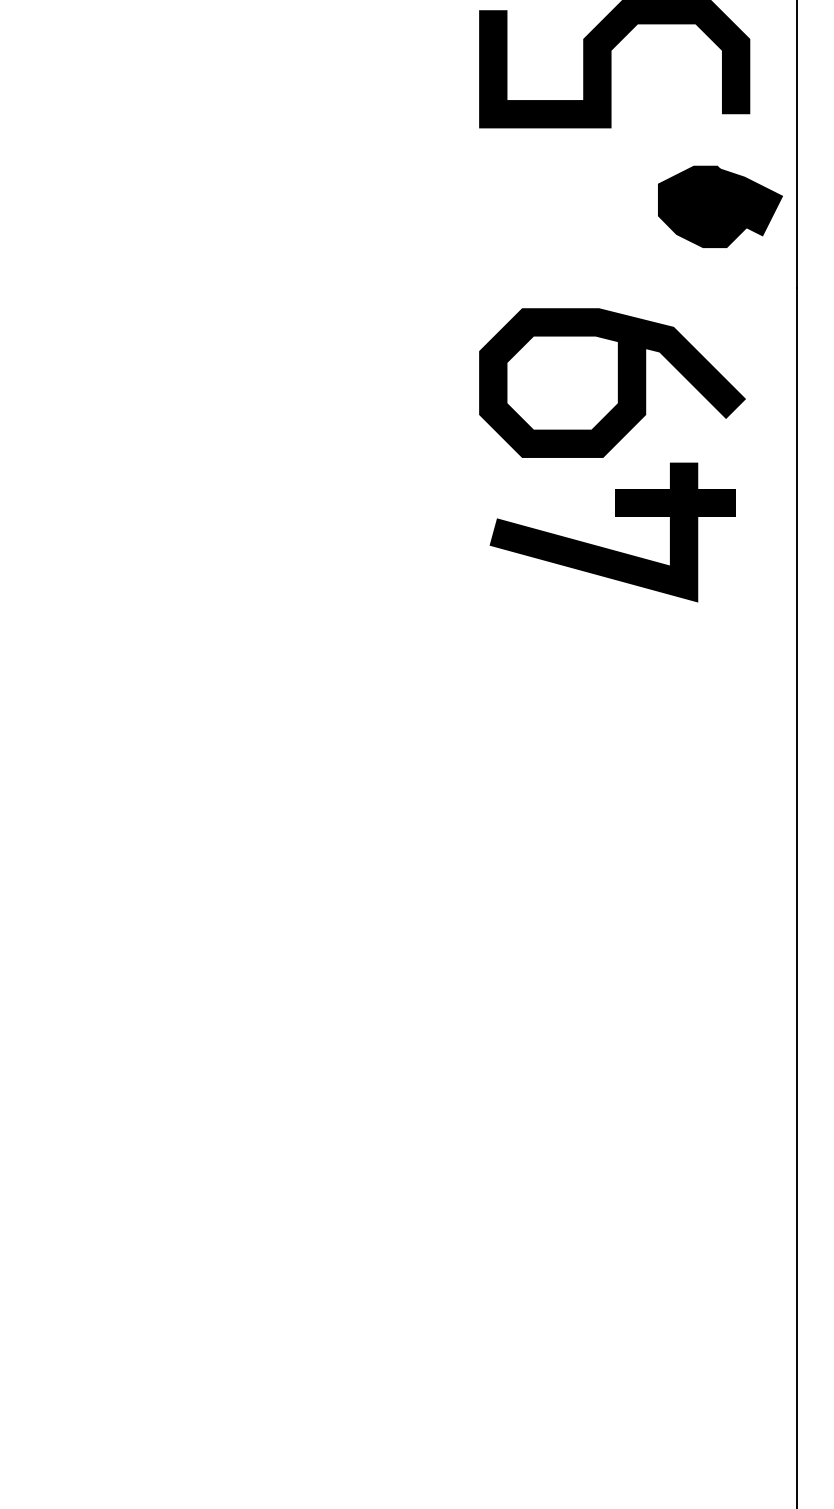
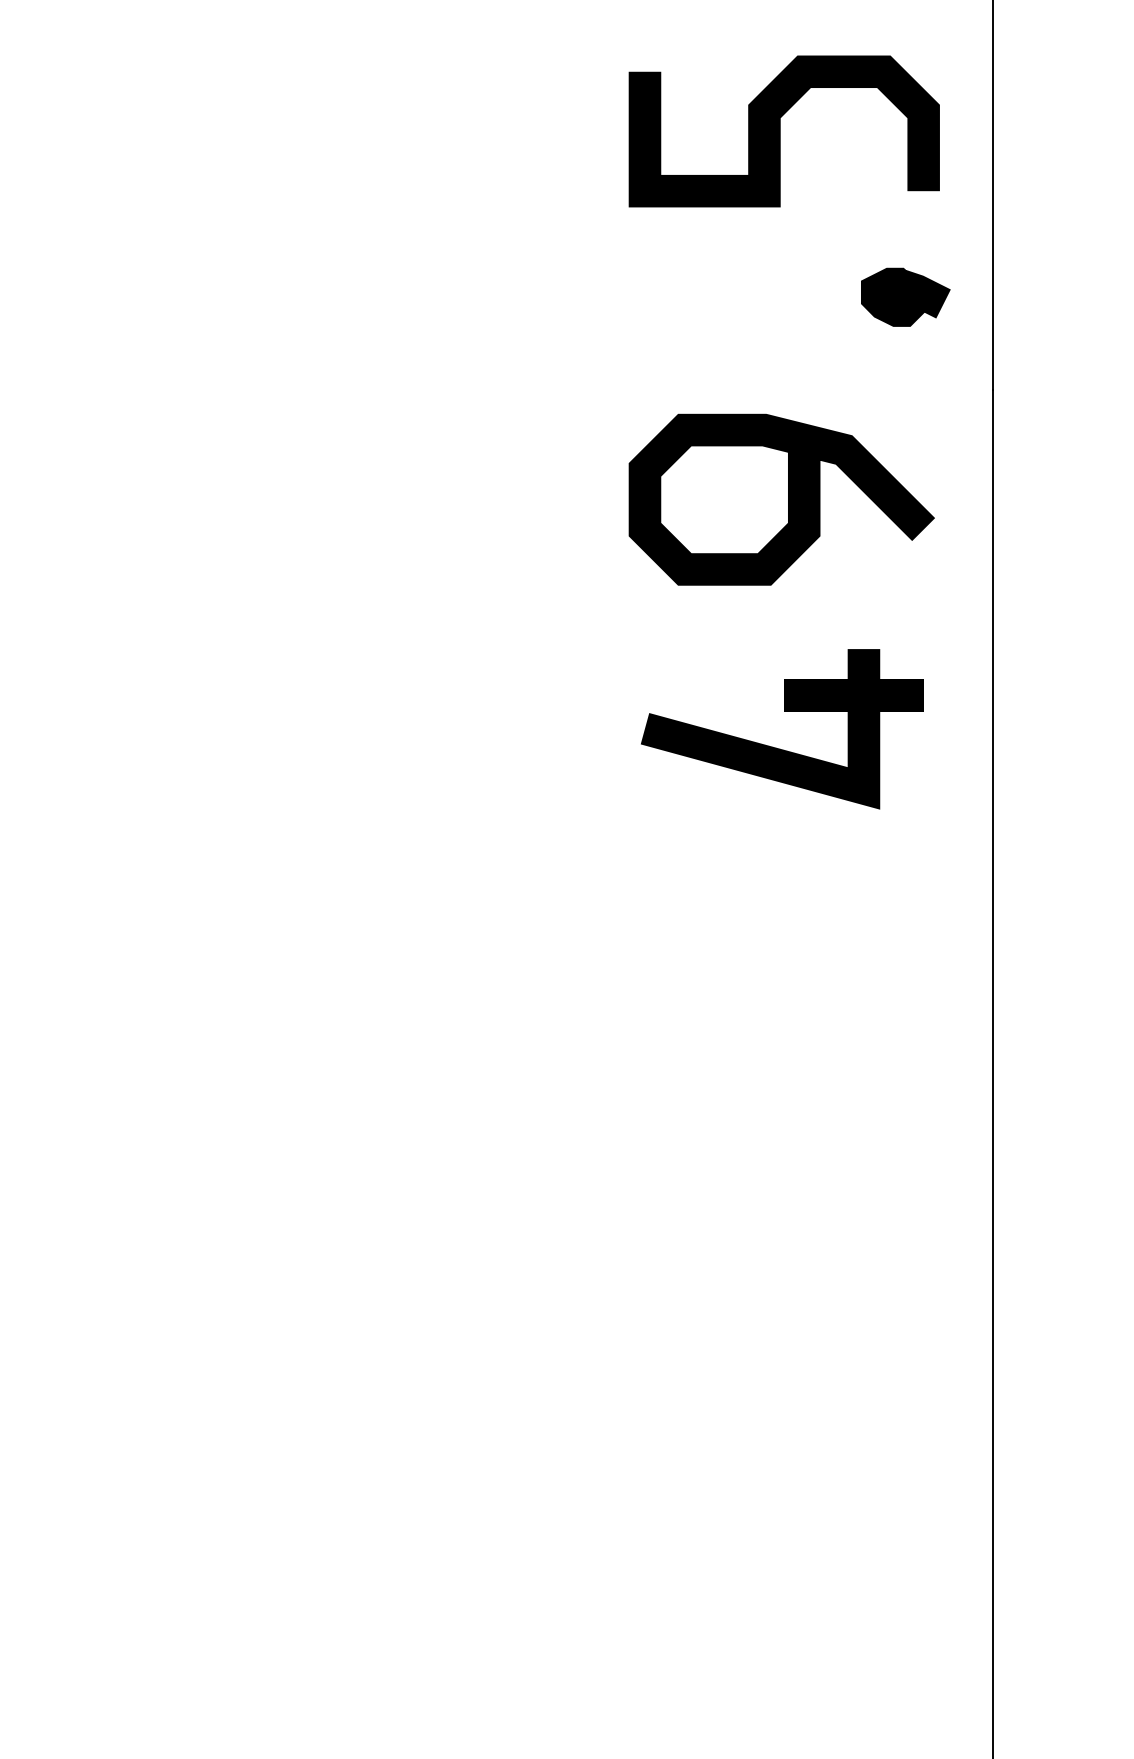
part: (720, 205) -> (905, 296), size x0.62
part: (614, 517) -> (784, 711), moved

